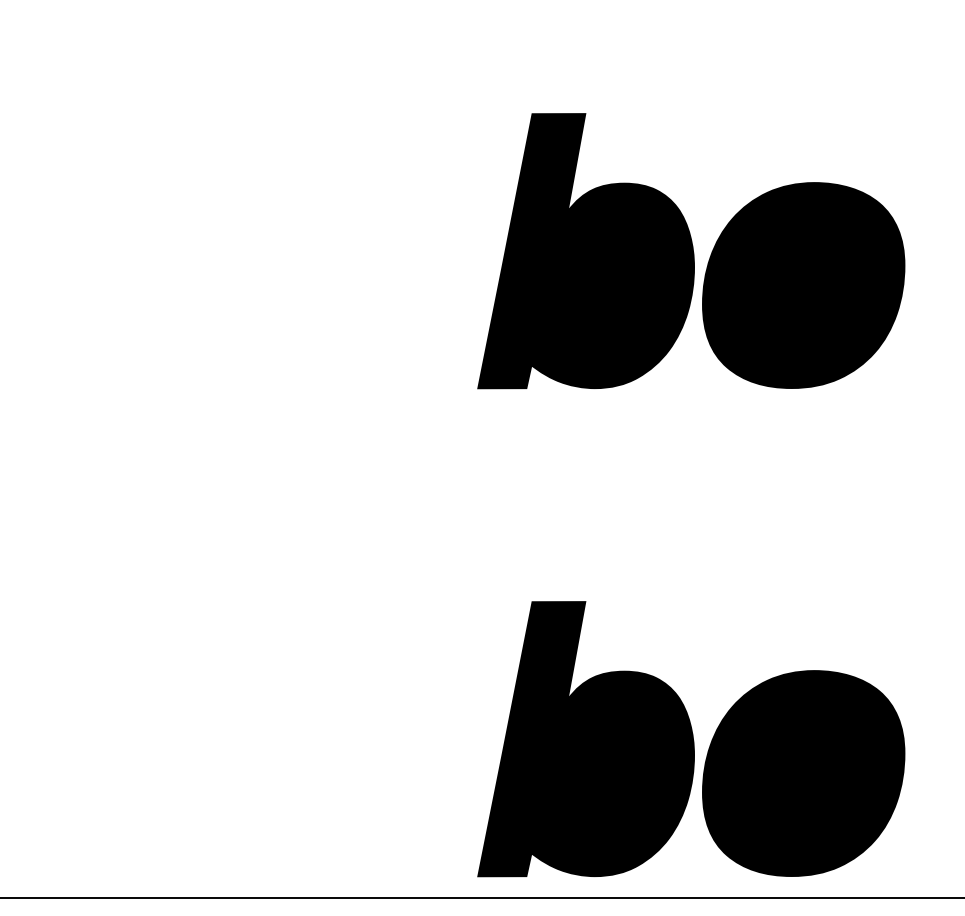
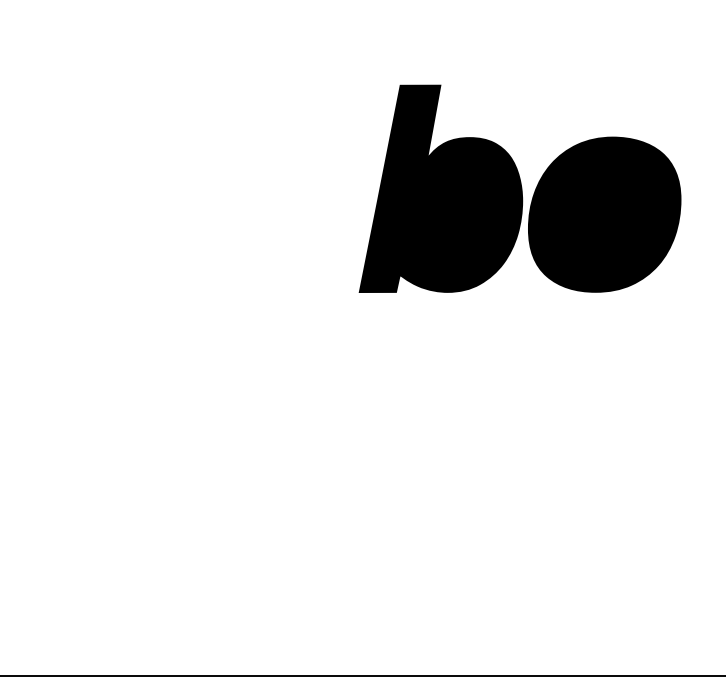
part: (691, 739) -> (520, 556), removed

